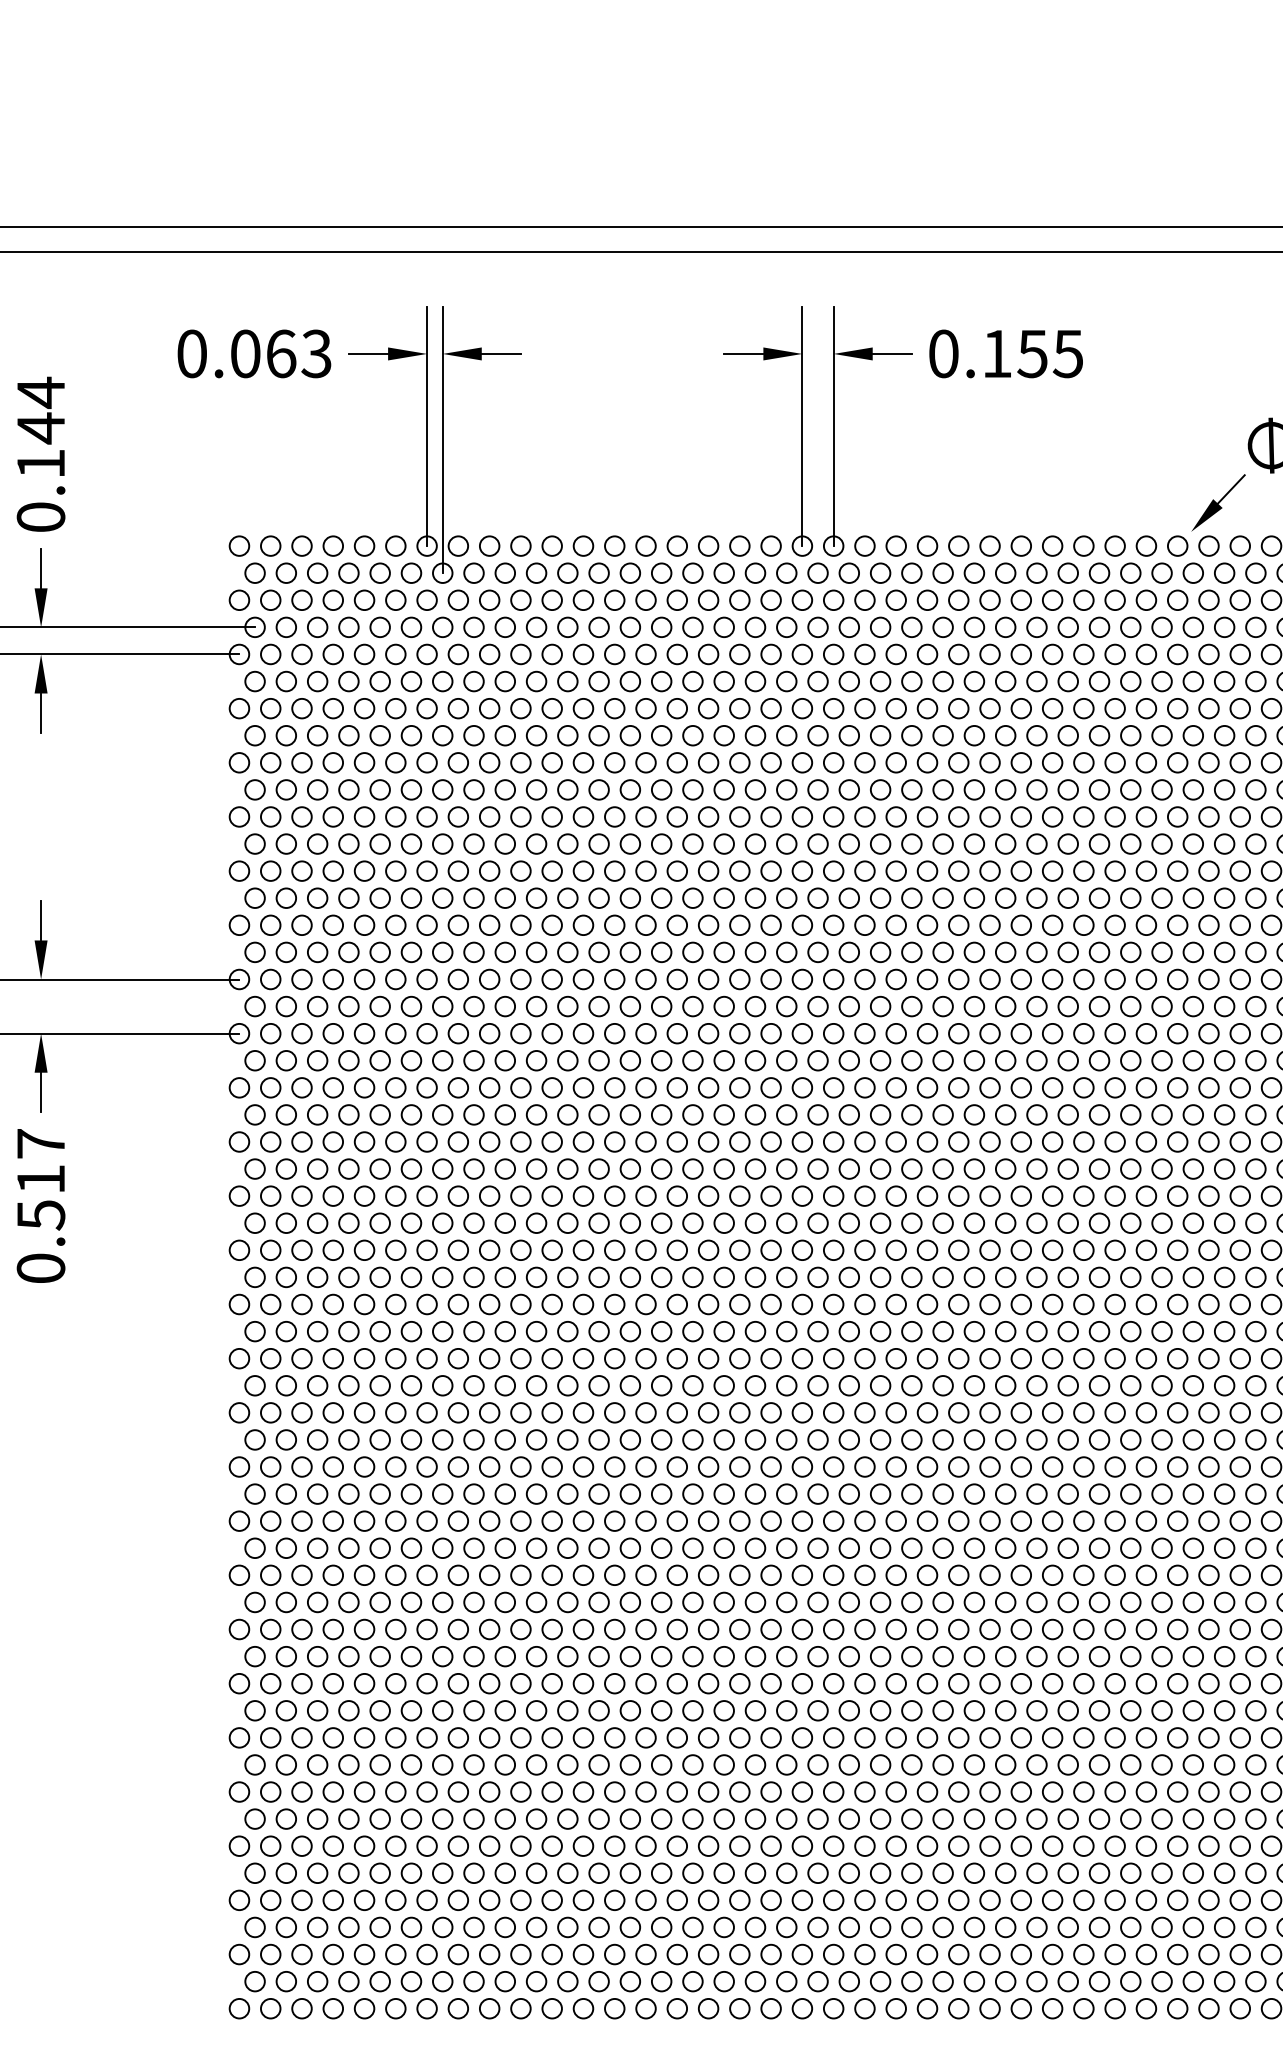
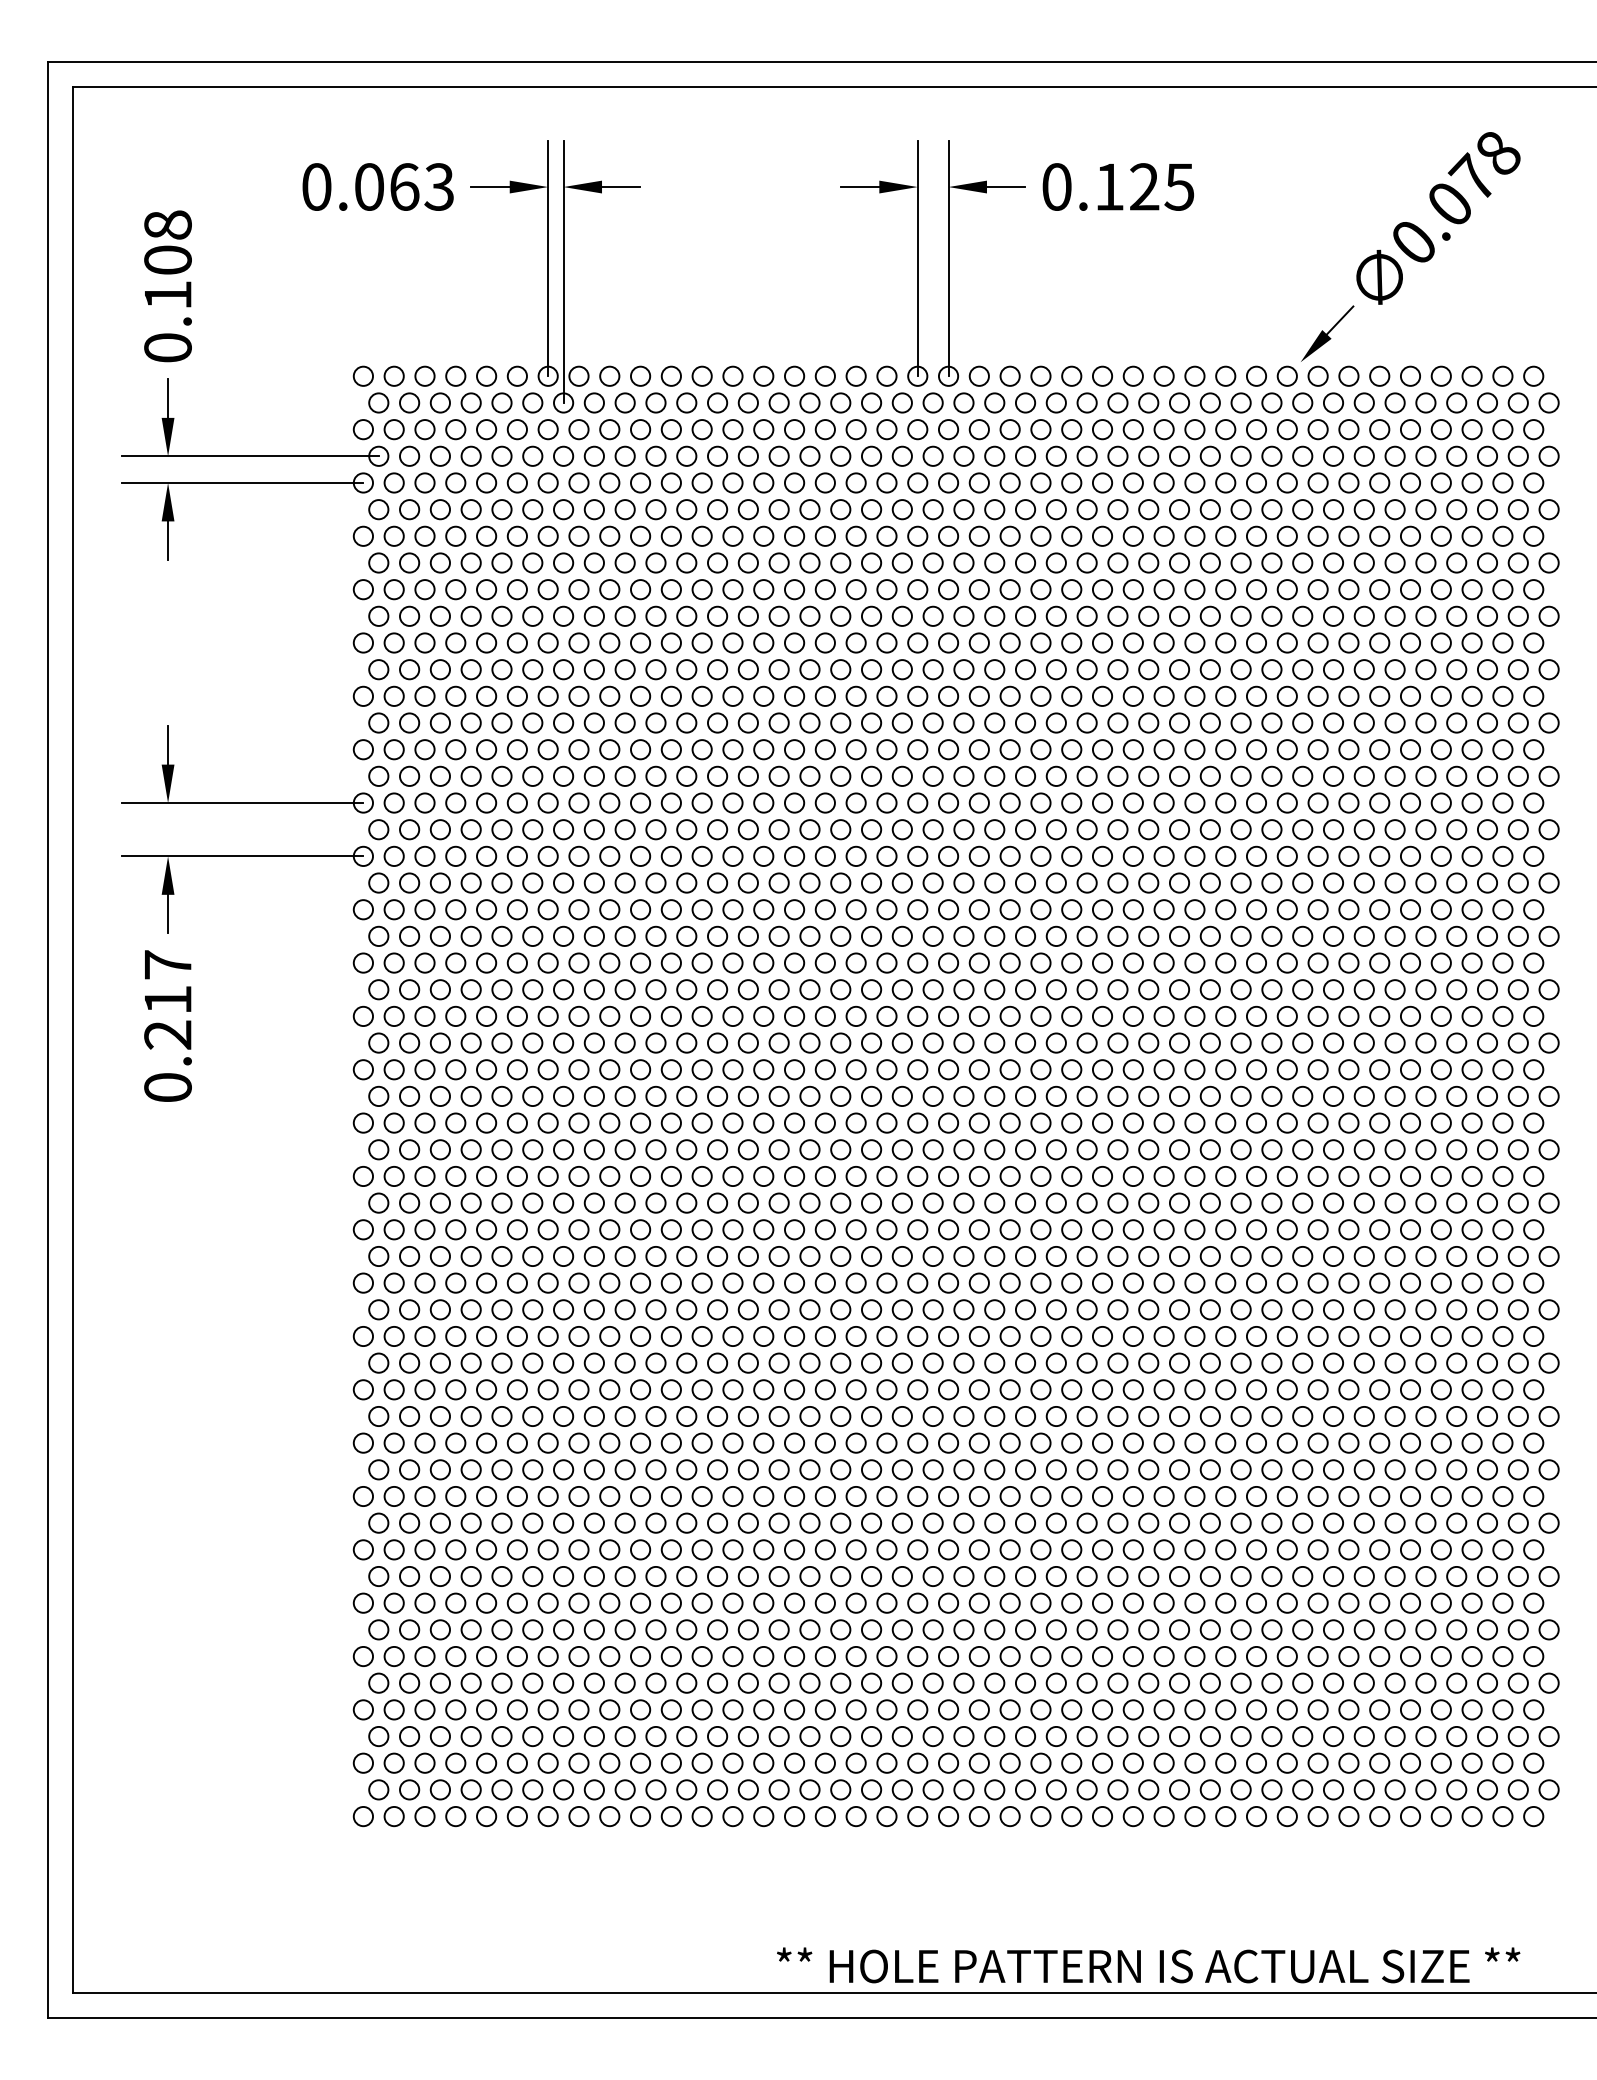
text: (1032, 353) -> (1144, 186), 0.155 -> 0.125
text: (40, 410) -> (167, 242), 0.144 -> 0.108
text: (40, 1215) -> (167, 1035), 0.517 -> 0.217

